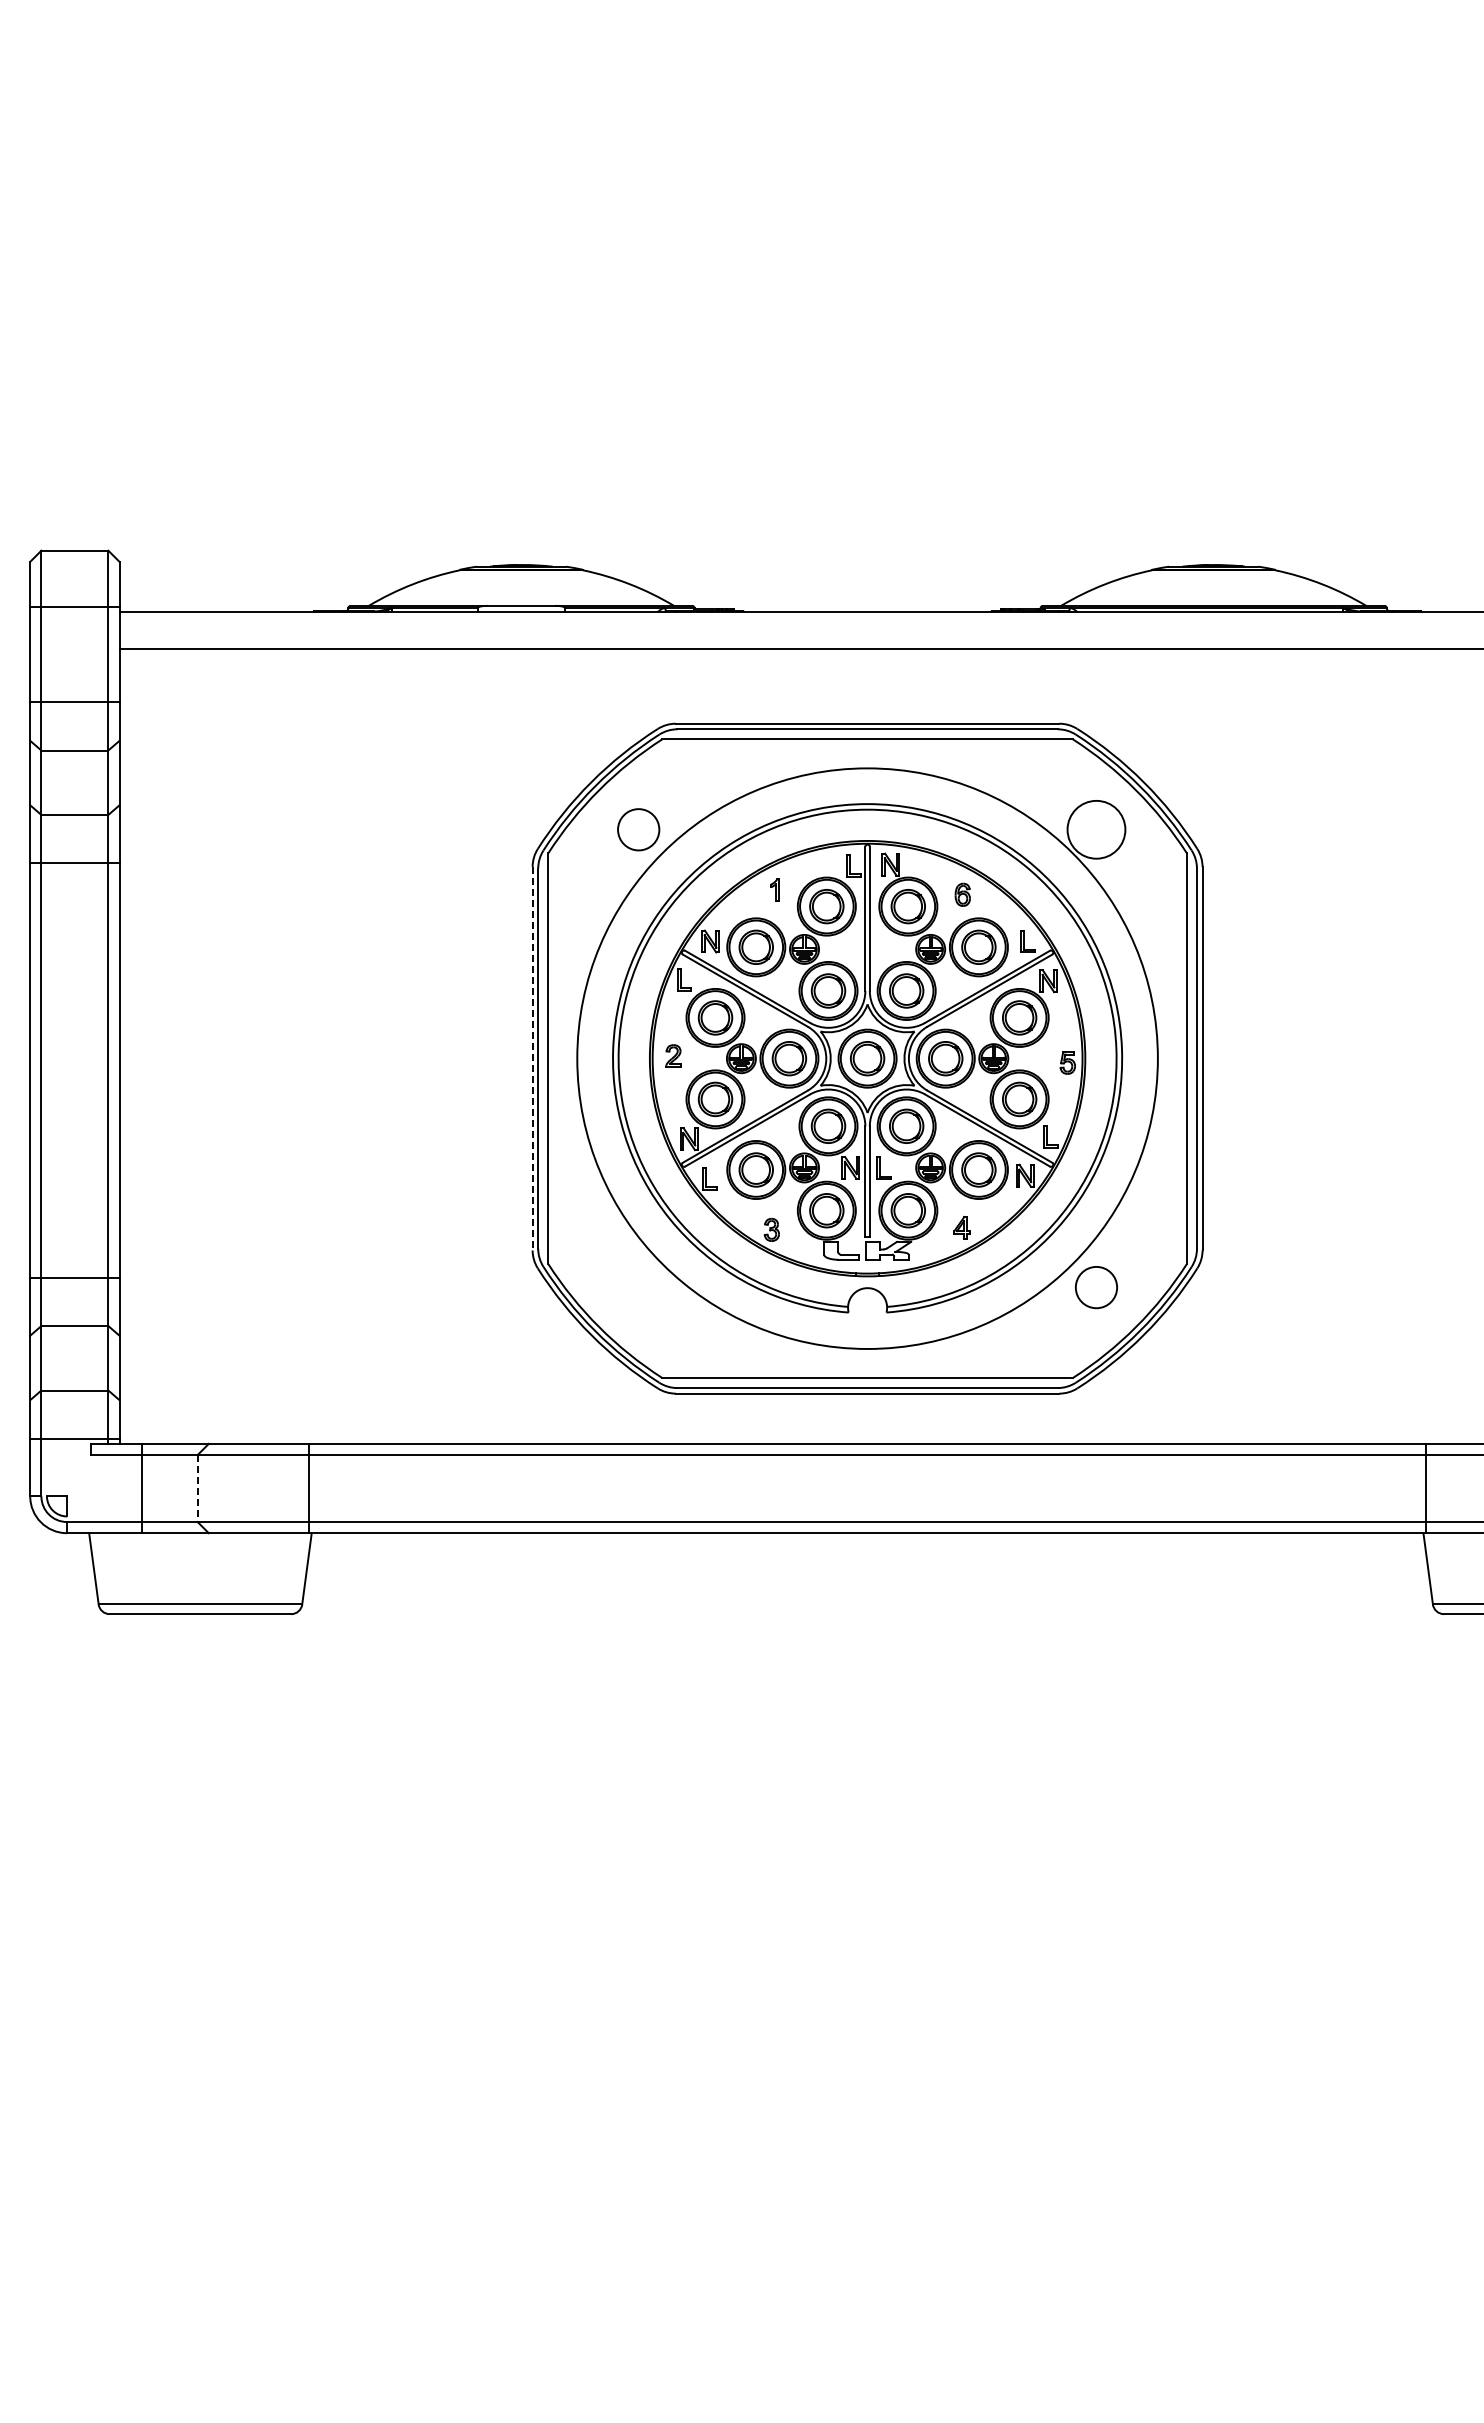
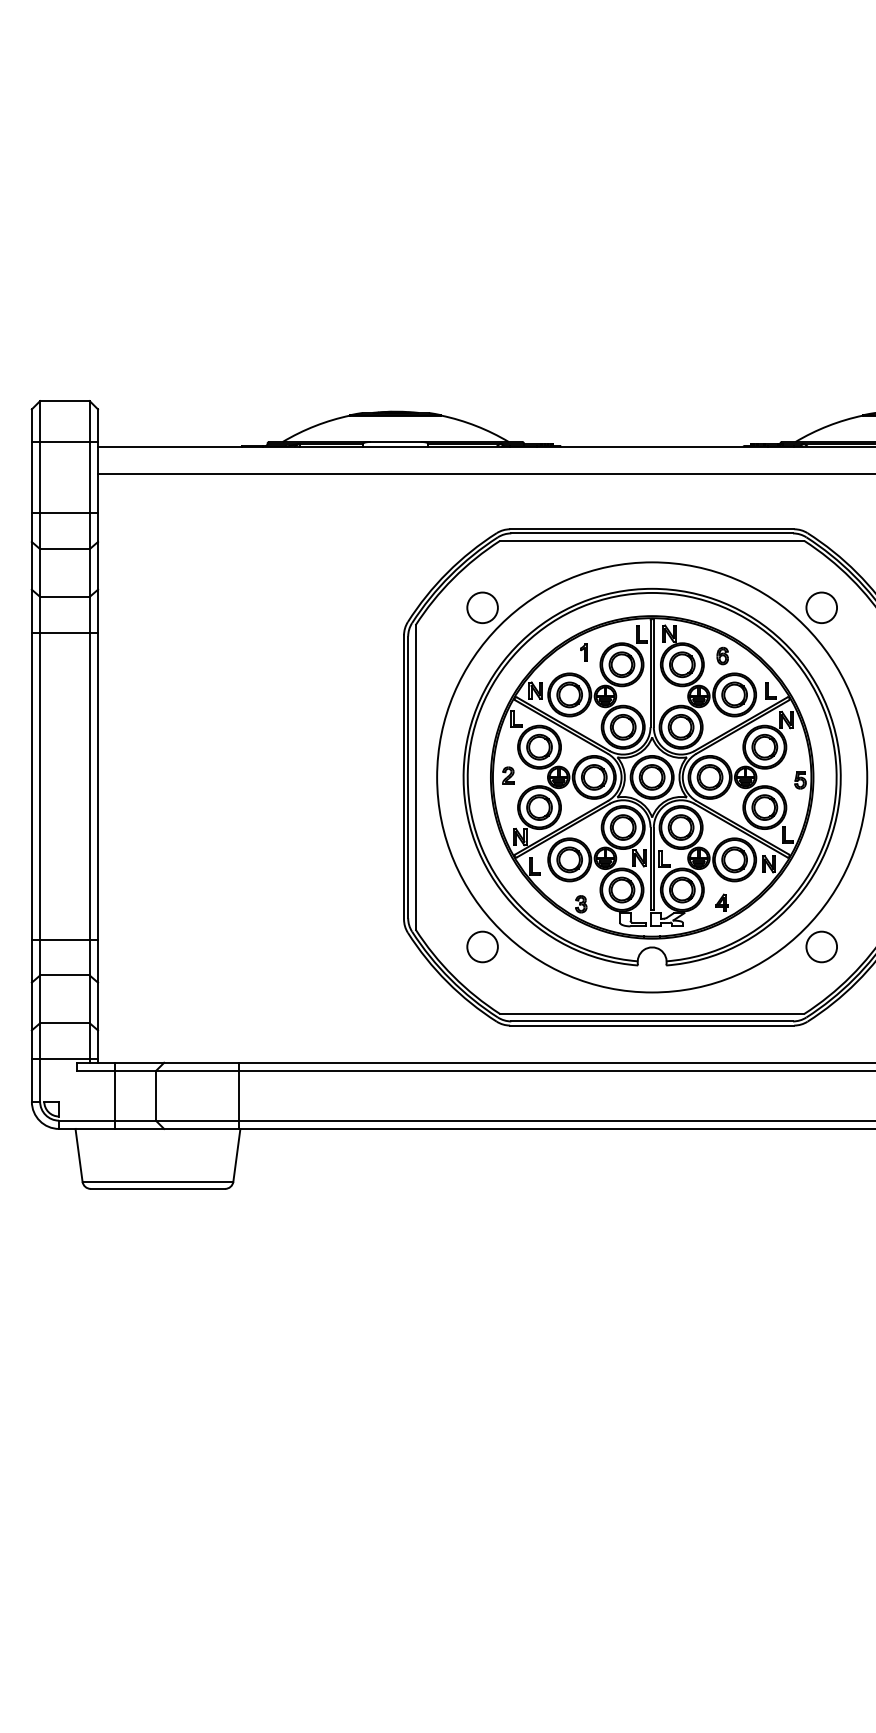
circle: (1096, 829) -> (821, 607), size x0.71
line: (532, 1058) -> (403, 777), dashed -> solid
circle: (638, 1287) -> (482, 946), added
line: (197, 1489) -> (155, 1096), dashed -> solid

